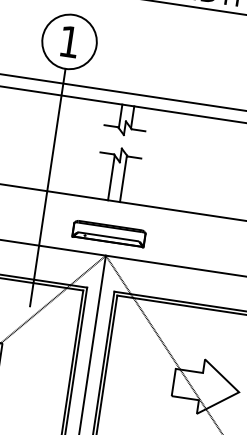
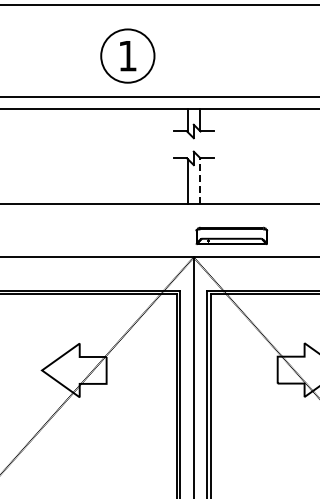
line: (123, 178) -> (199, 180), solid -> dashed
line: (47, 187) -> (127, 199), removed
part: (108, 233) -> (231, 235), moved

